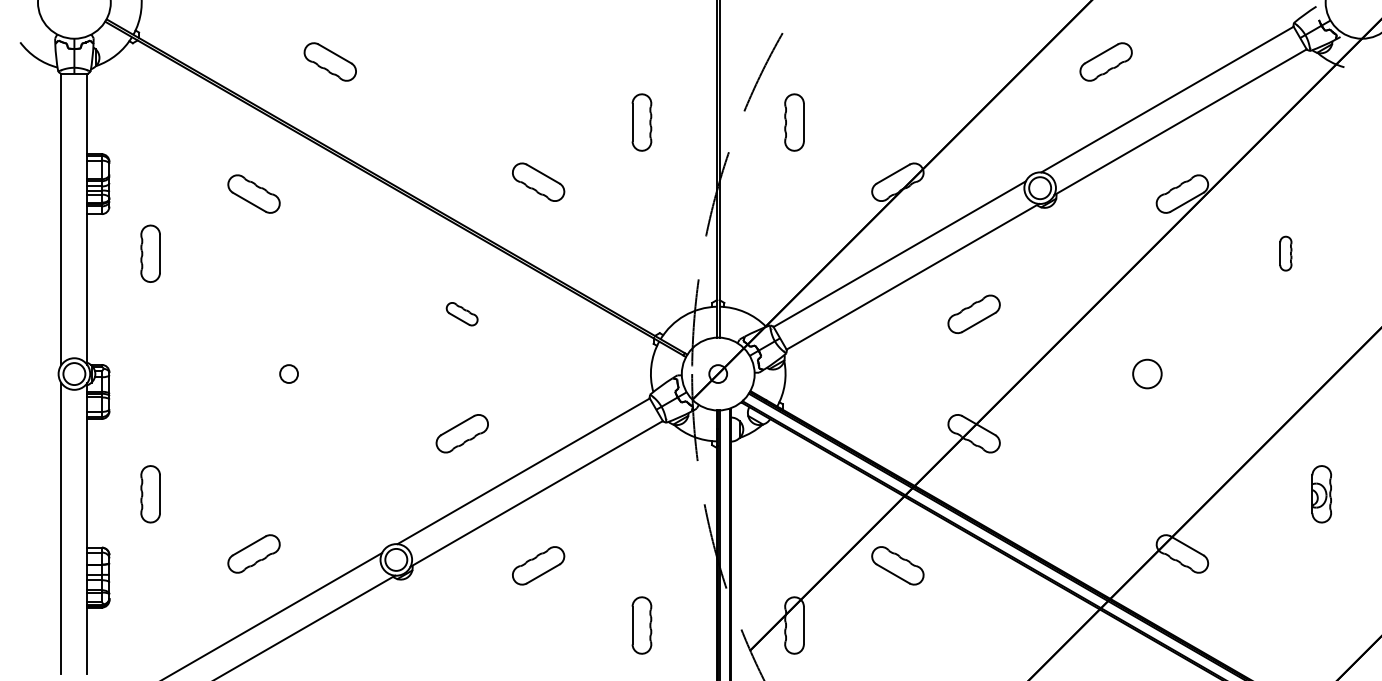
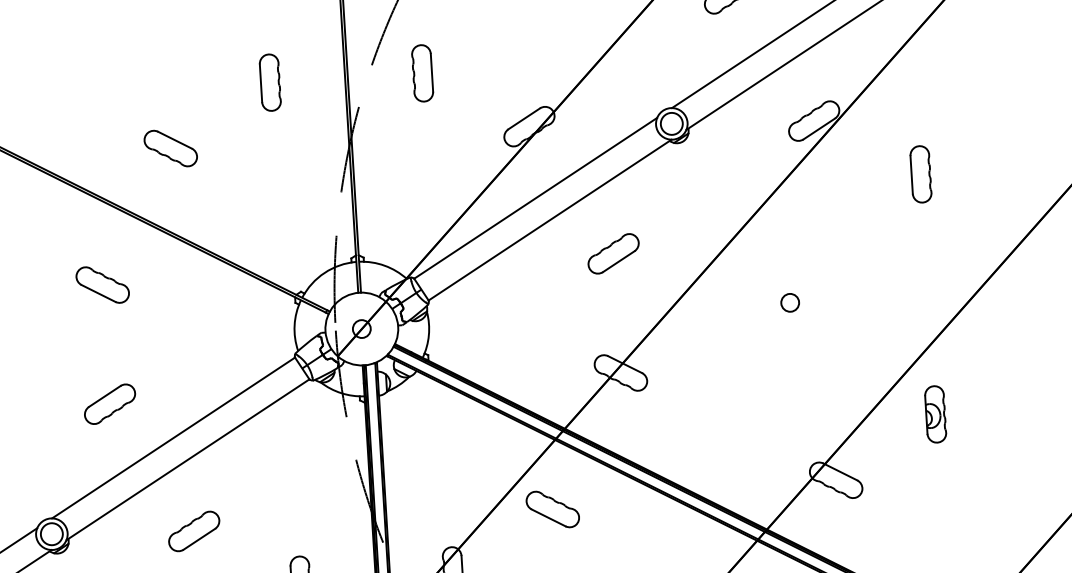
part: (1285, 253) -> (920, 174), size x1.67
part: (461, 313) -> (101, 284), size x1.67
circle: (1147, 373) -> (790, 302), size x0.62
part: (1321, 494) -> (935, 414), moved

